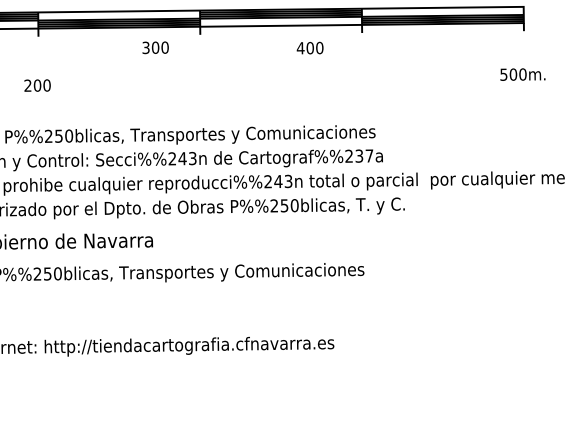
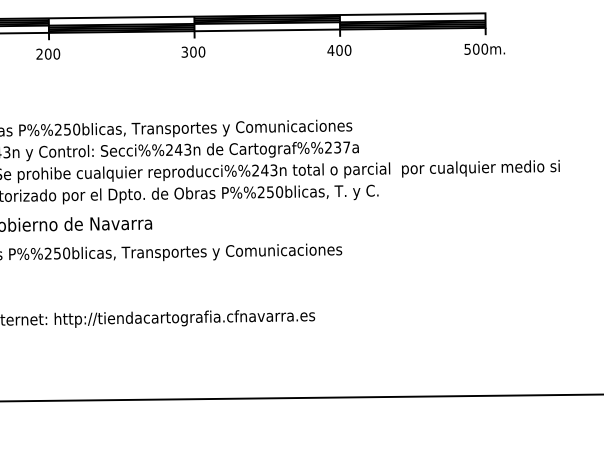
text: (155, 47) -> (193, 51), moved
text: (310, 47) -> (339, 49), moved
text: (522, 73) -> (484, 48), moved
text: (37, 84) -> (48, 53), moved

